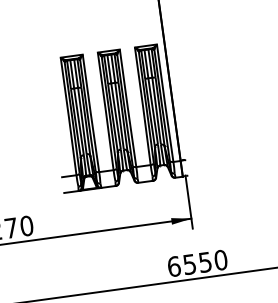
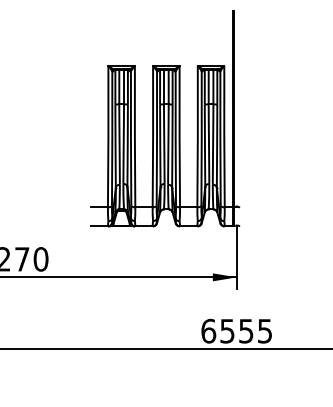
text: (220, 259) -> (264, 330), 6550 -> 6555

